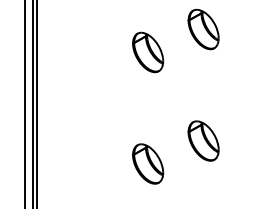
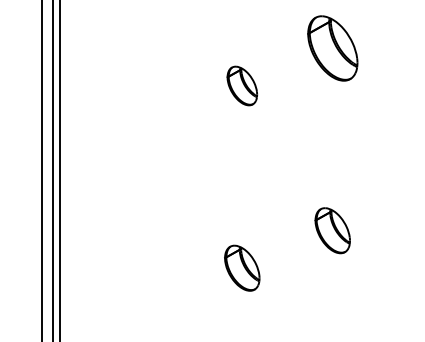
part: (148, 52) -> (242, 86), size x0.6
part: (203, 140) -> (332, 229), size x0.7
part: (148, 163) -> (242, 267), size x0.7

